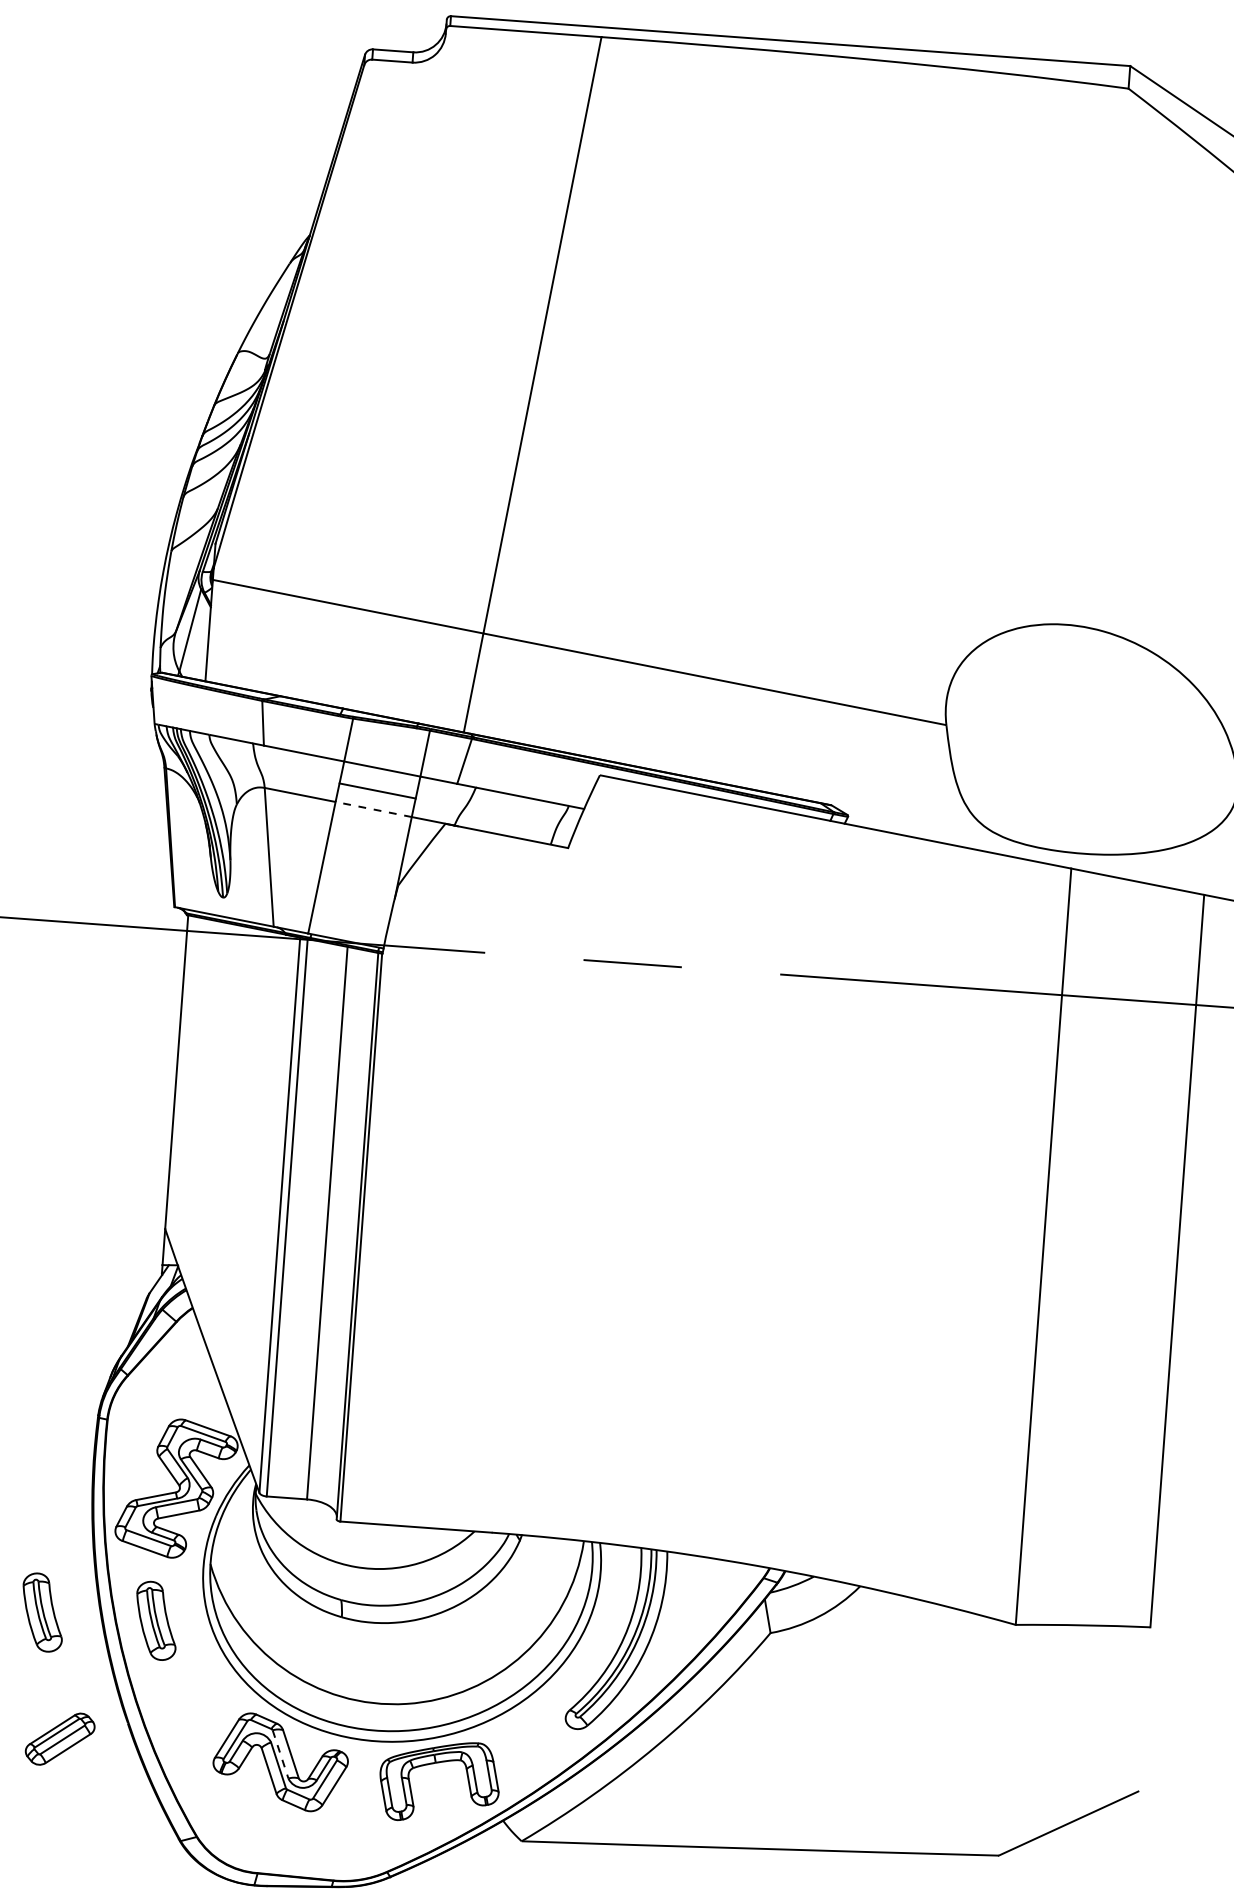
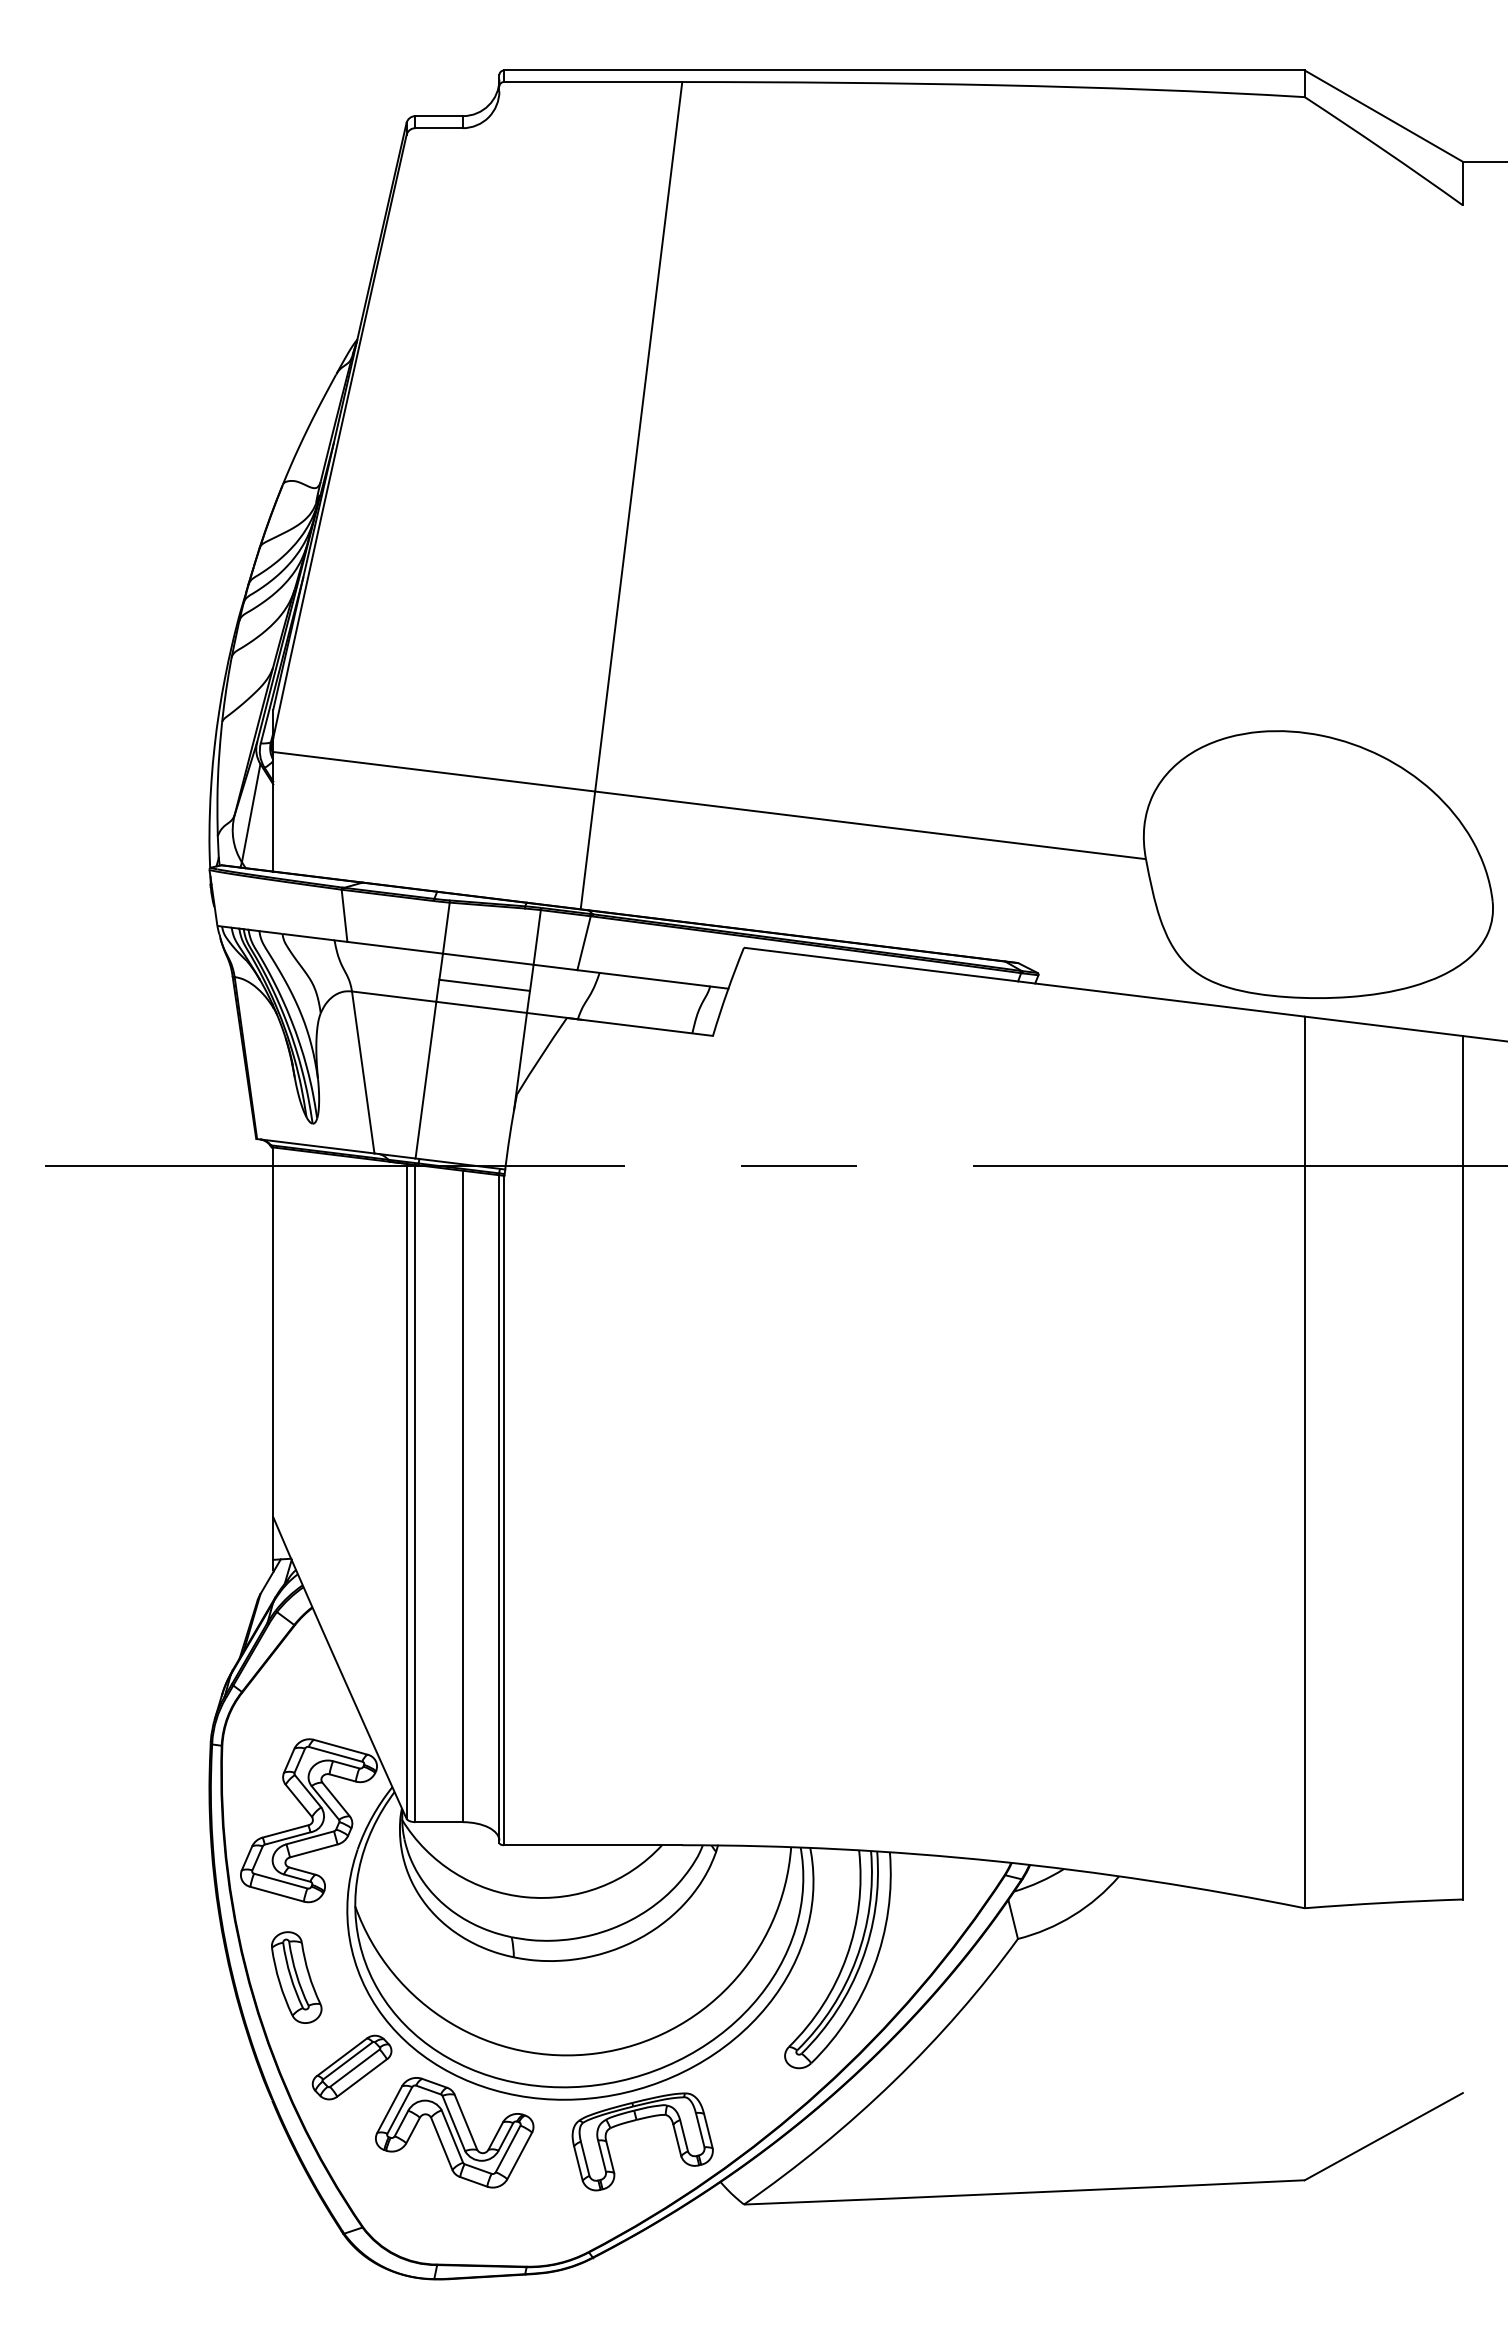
line: (373, 809) -> (481, 1007), dashed -> solid
part: (42, 1612) -> (162, 1977), removed
part: (59, 1739) -> (351, 2067), moved
line: (280, 1754) -> (453, 2123), dashed -> solid

